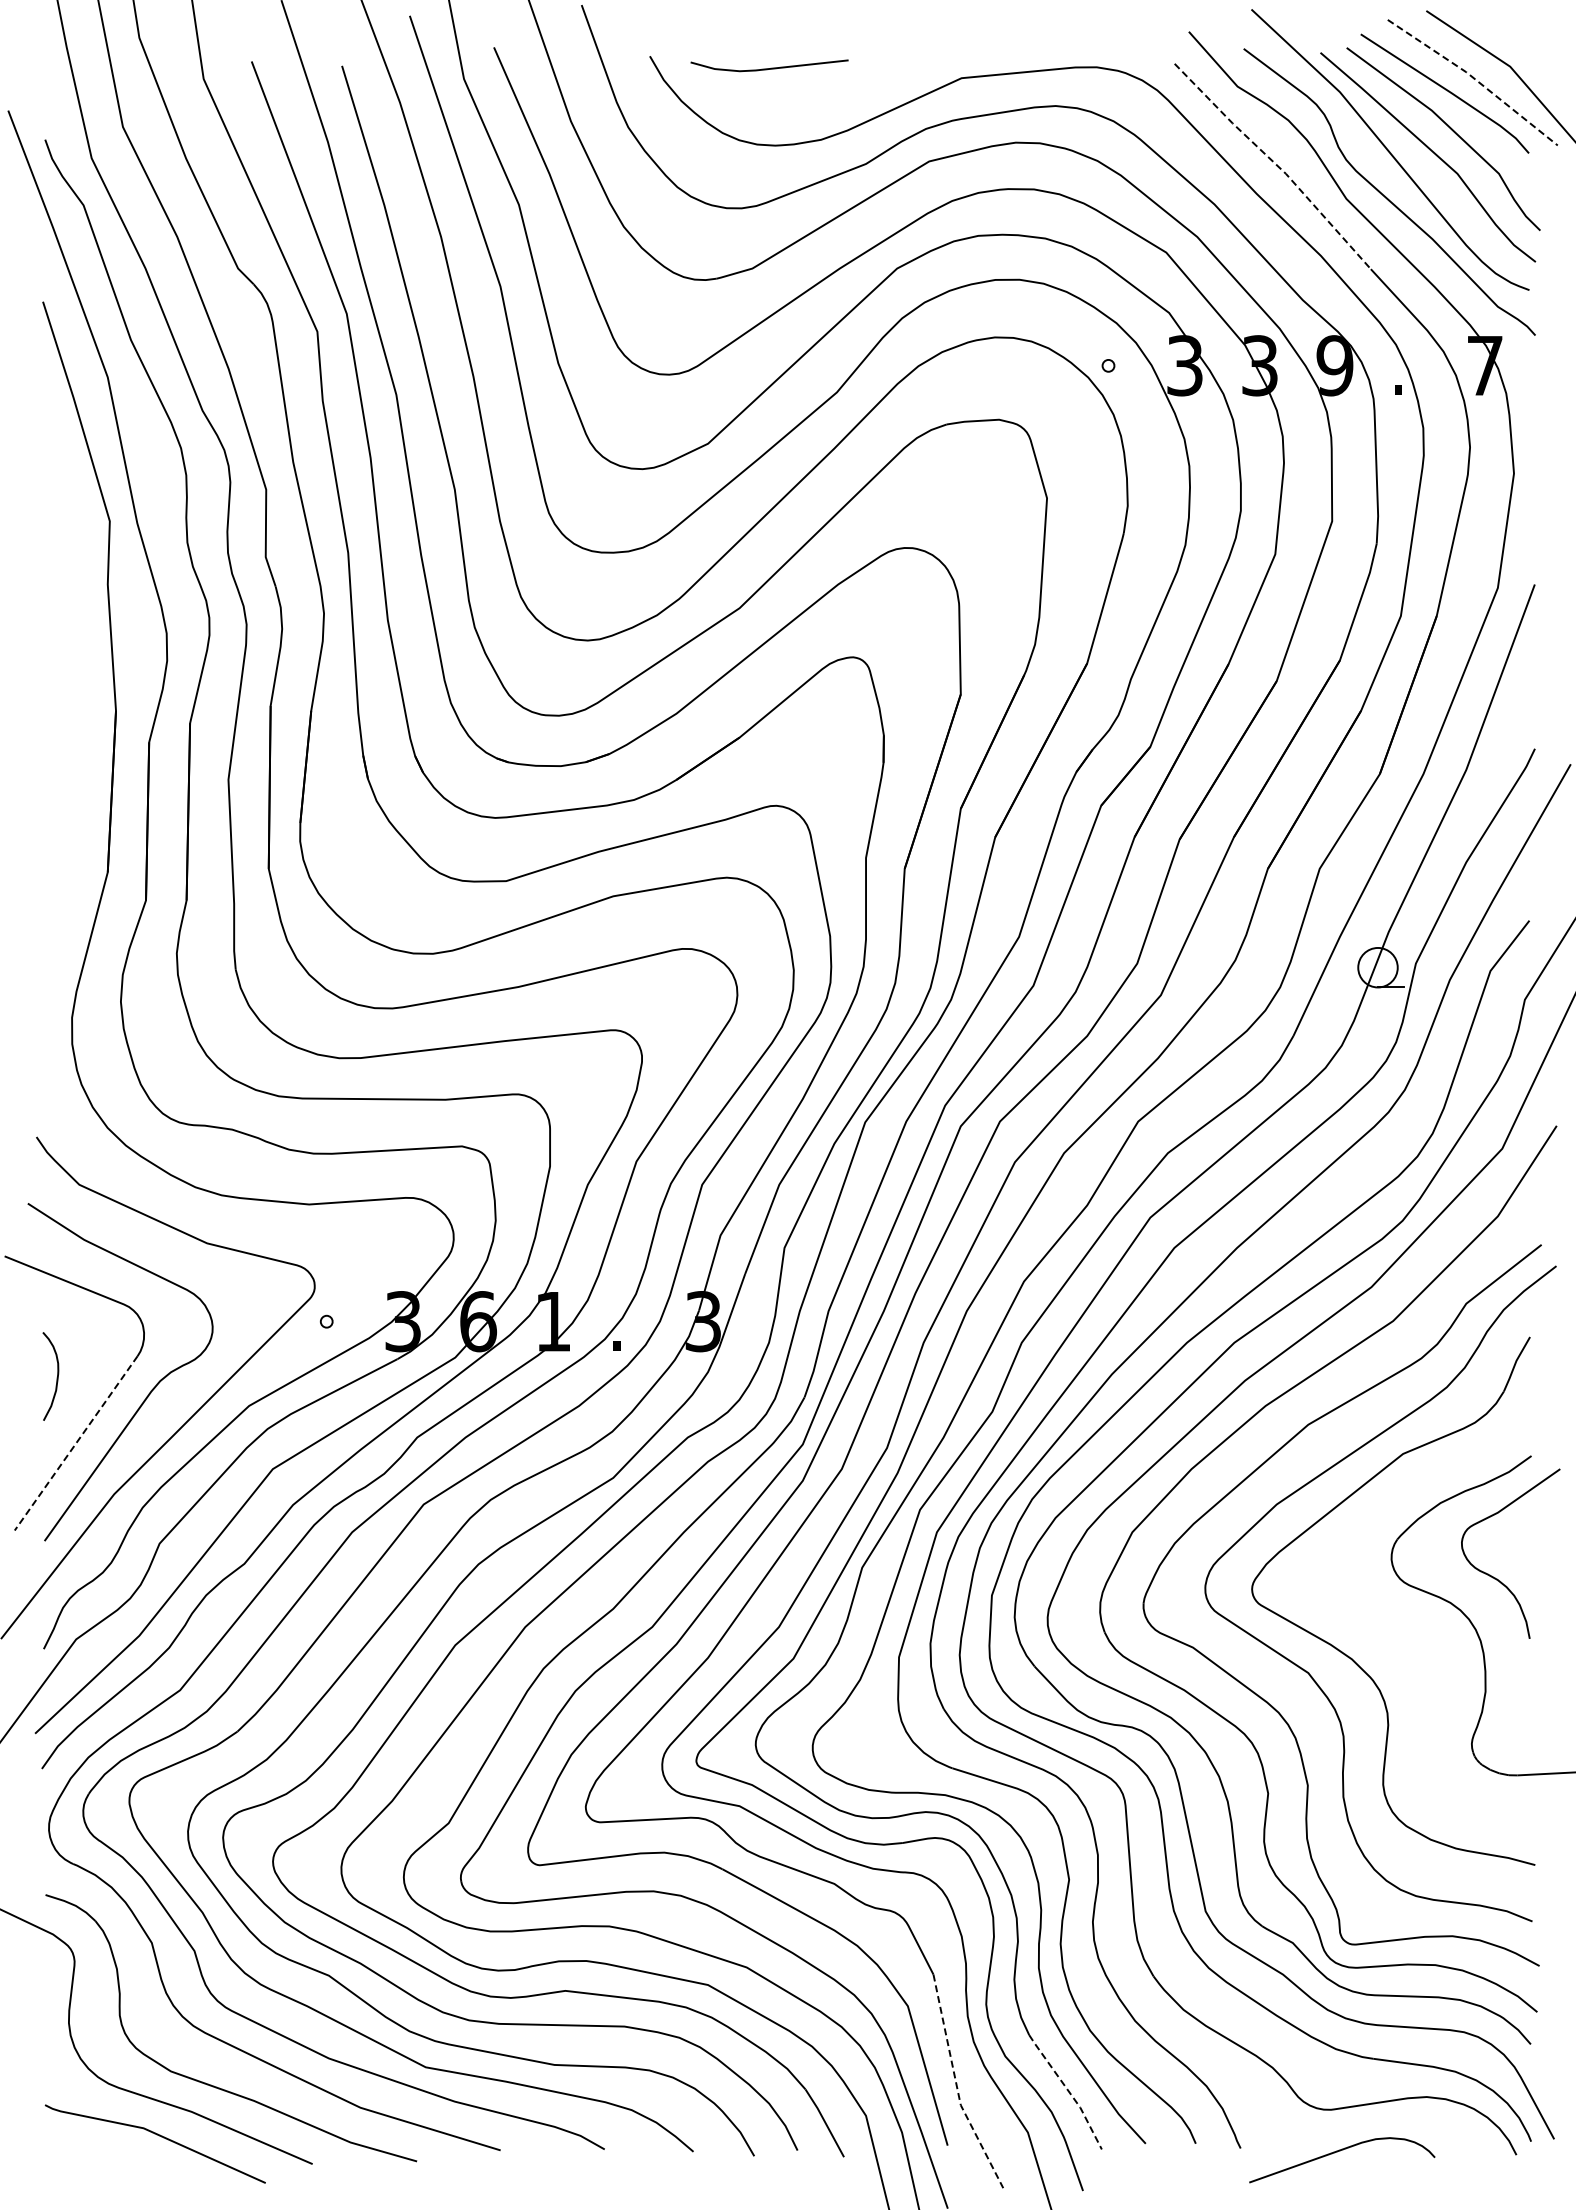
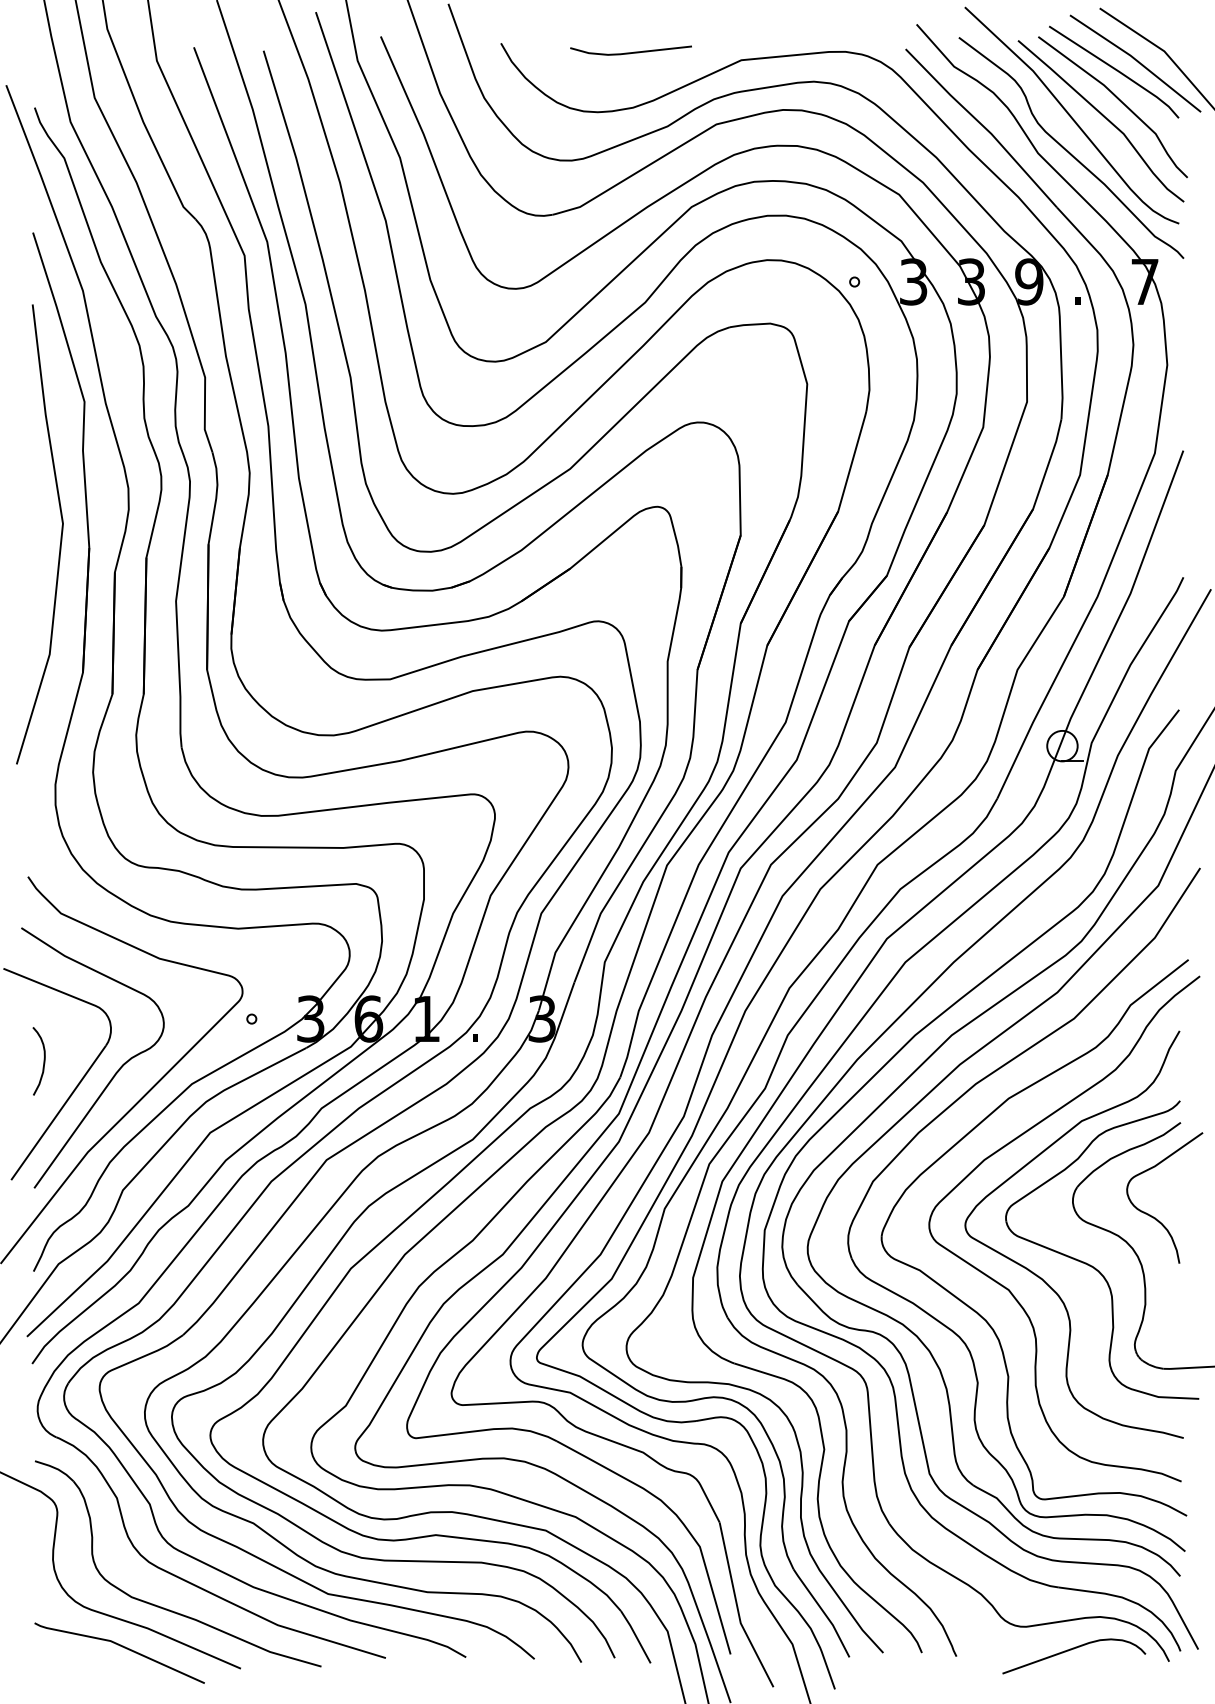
line: (771, 67) -> (632, 51), moved
line: (1474, 79) -> (1136, 61), dashed -> solid
line: (1275, 164) -> (983, 126), dashed -> solid
line: (78, 699) -> (60, 539), added
line: (76, 1443) -> (58, 1113), dashed -> solid
part: (1418, 1642) -> (1093, 1266), added
line: (956, 2086) -> (737, 1608), dashed -> solid
line: (1068, 2090) -> (823, 1611), dashed -> solid
curve: (1340, 2151) -> (1072, 1649), moved

